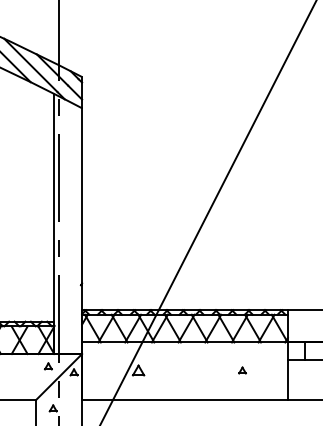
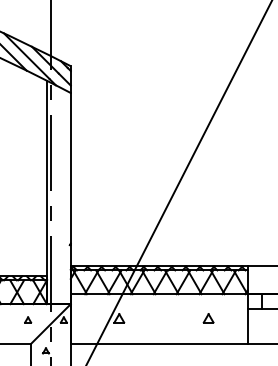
part: (47, 366) -> (27, 320), moved
part: (242, 370) -> (208, 318), size x1.67

